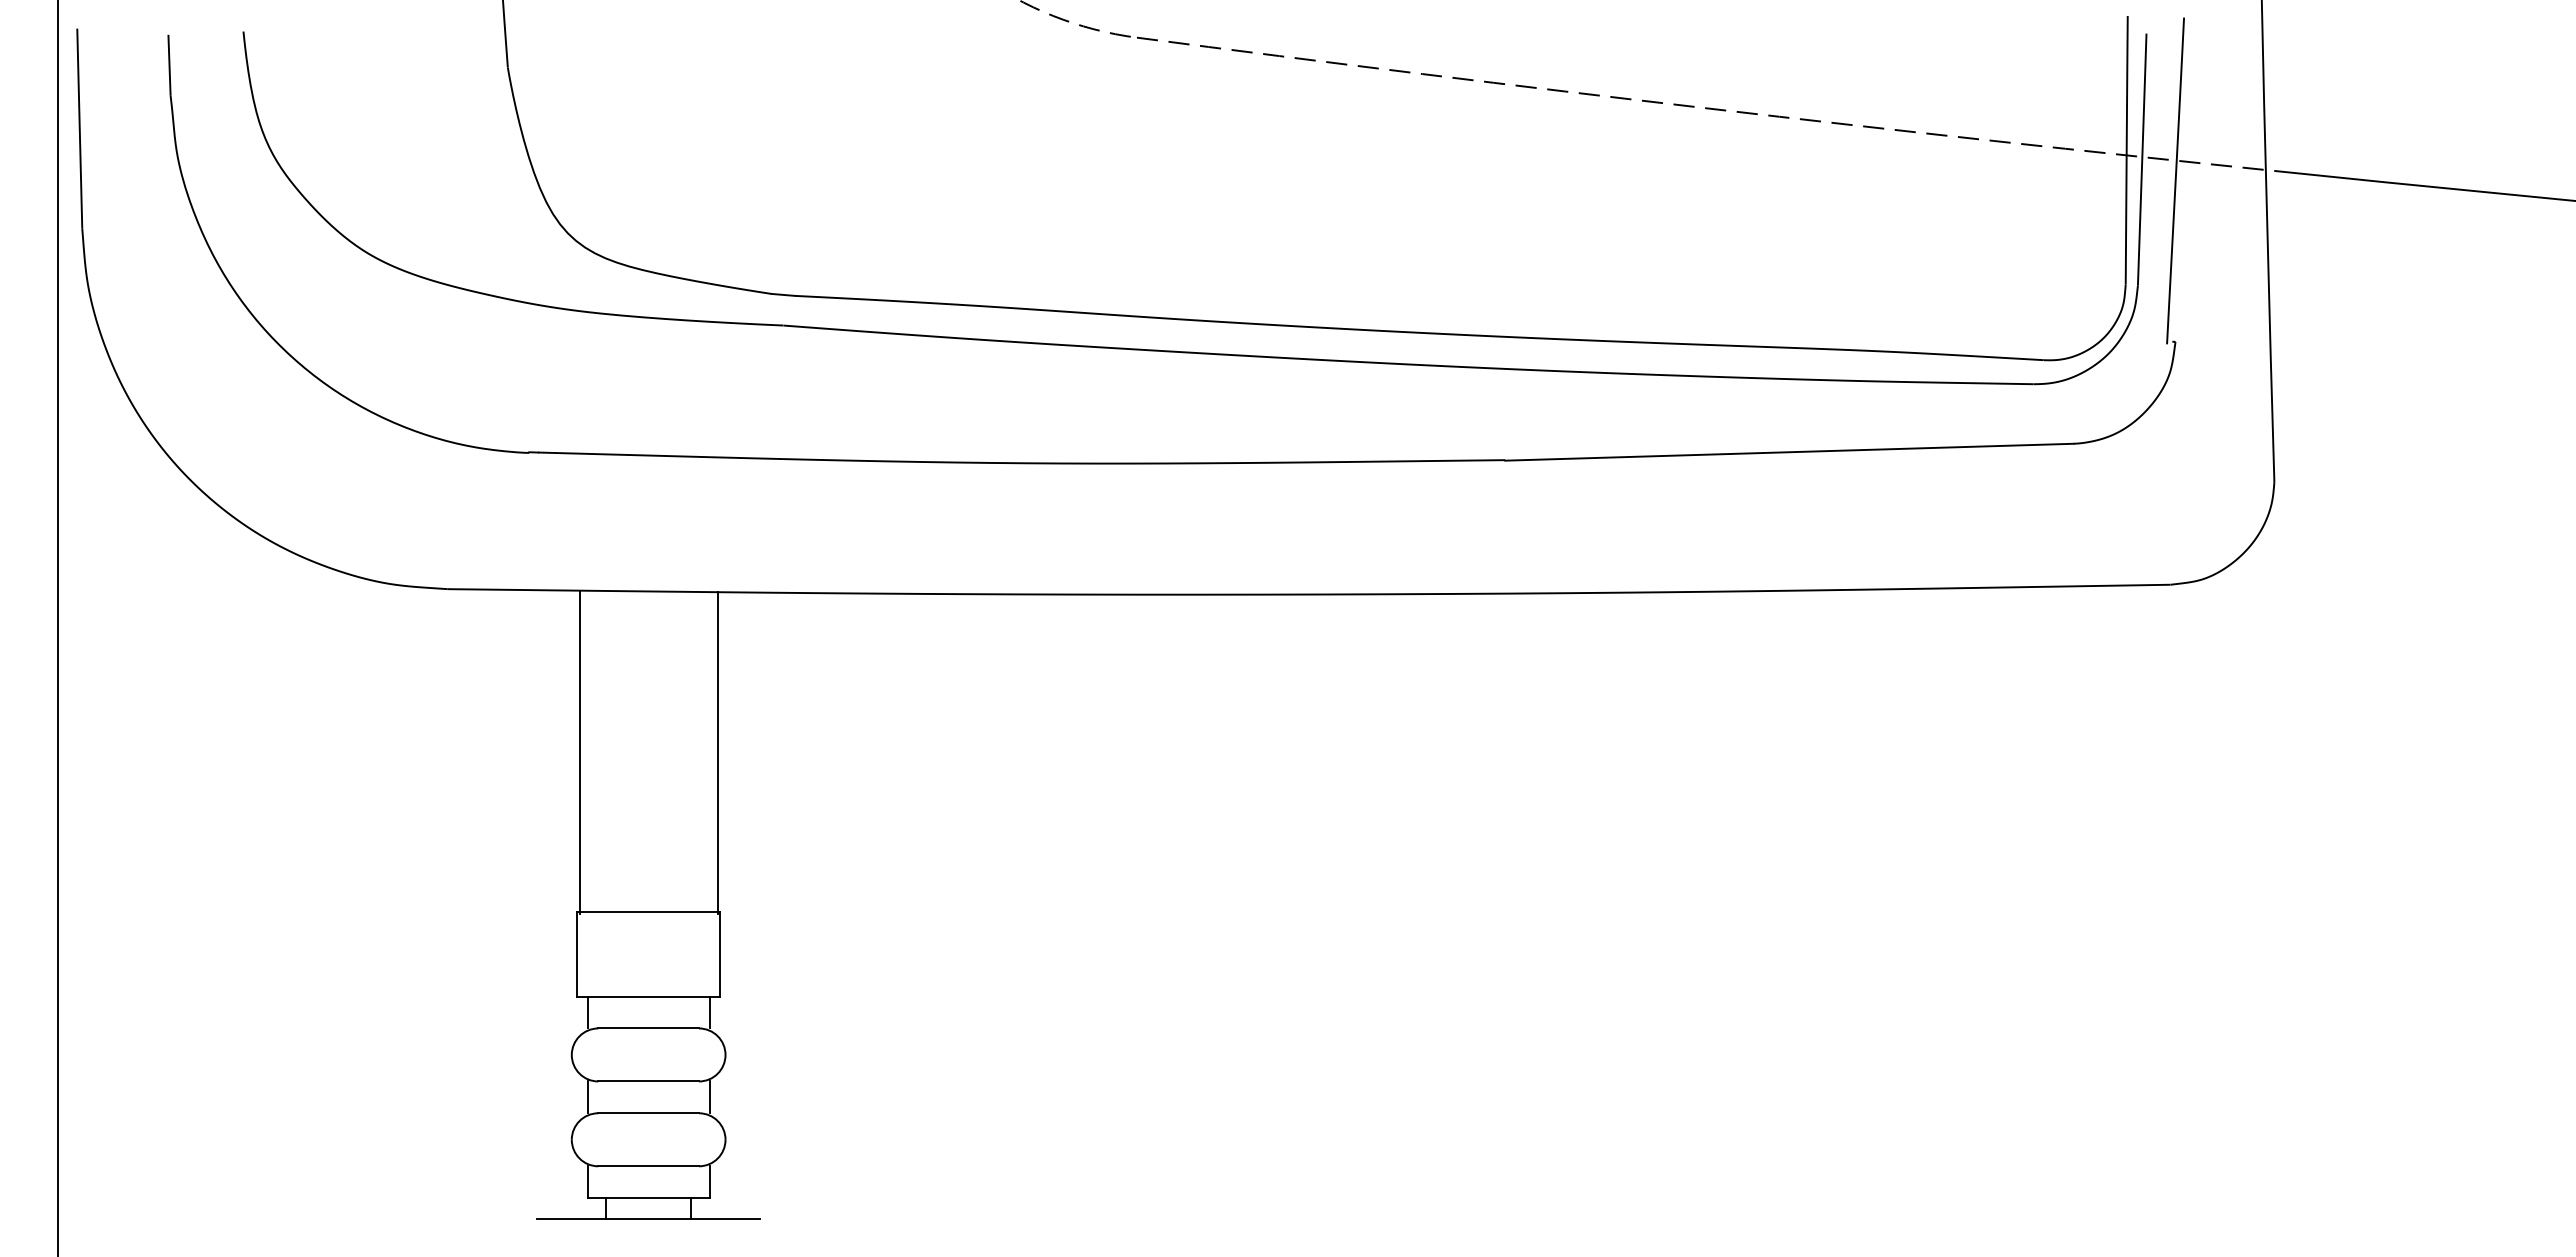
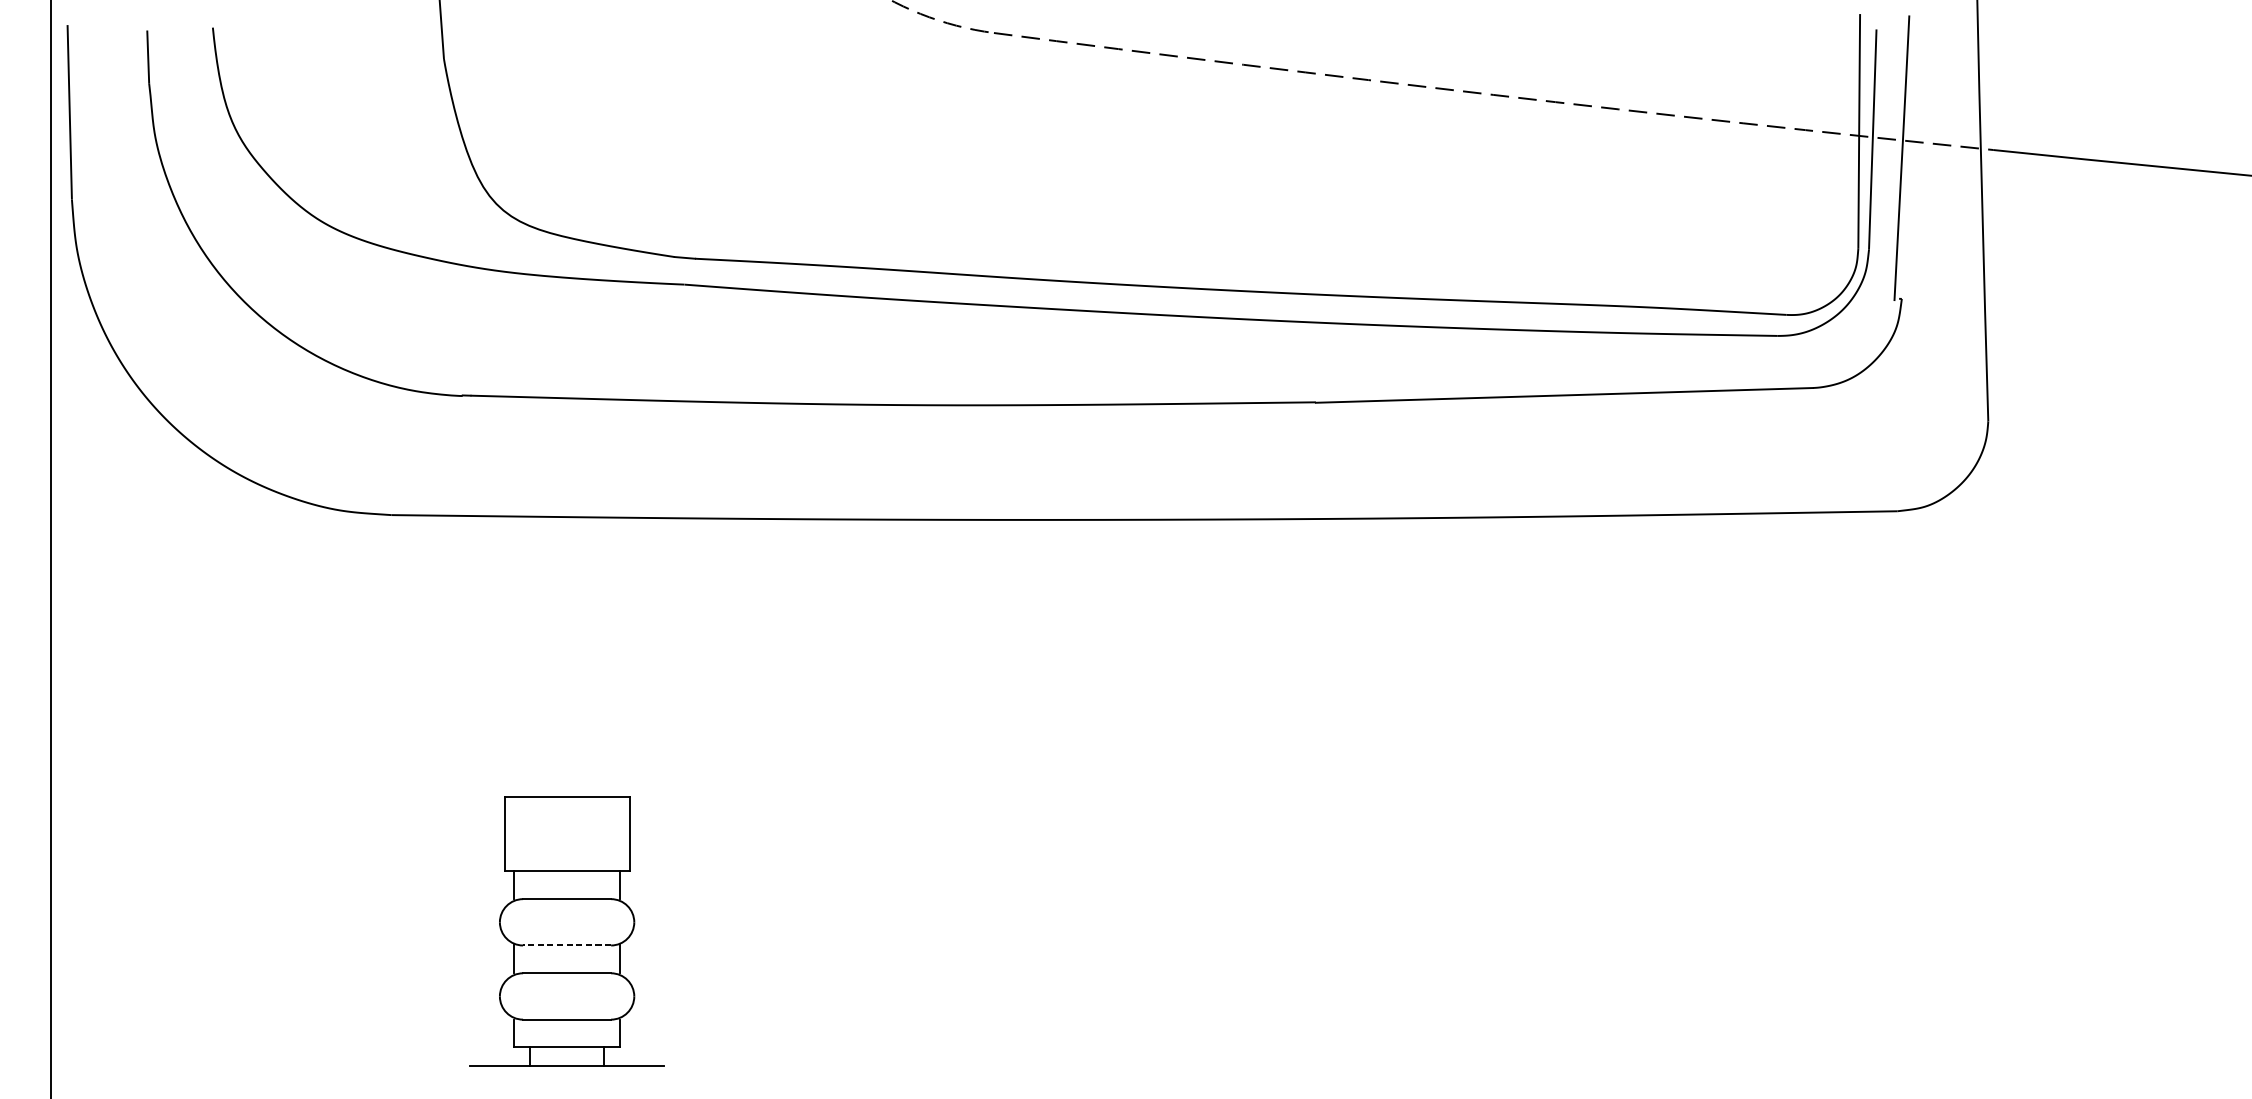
line: (579, 752) -> (506, 657), removed
line: (717, 753) -> (627, 658), removed
line: (648, 1081) -> (566, 945), solid -> dashed

